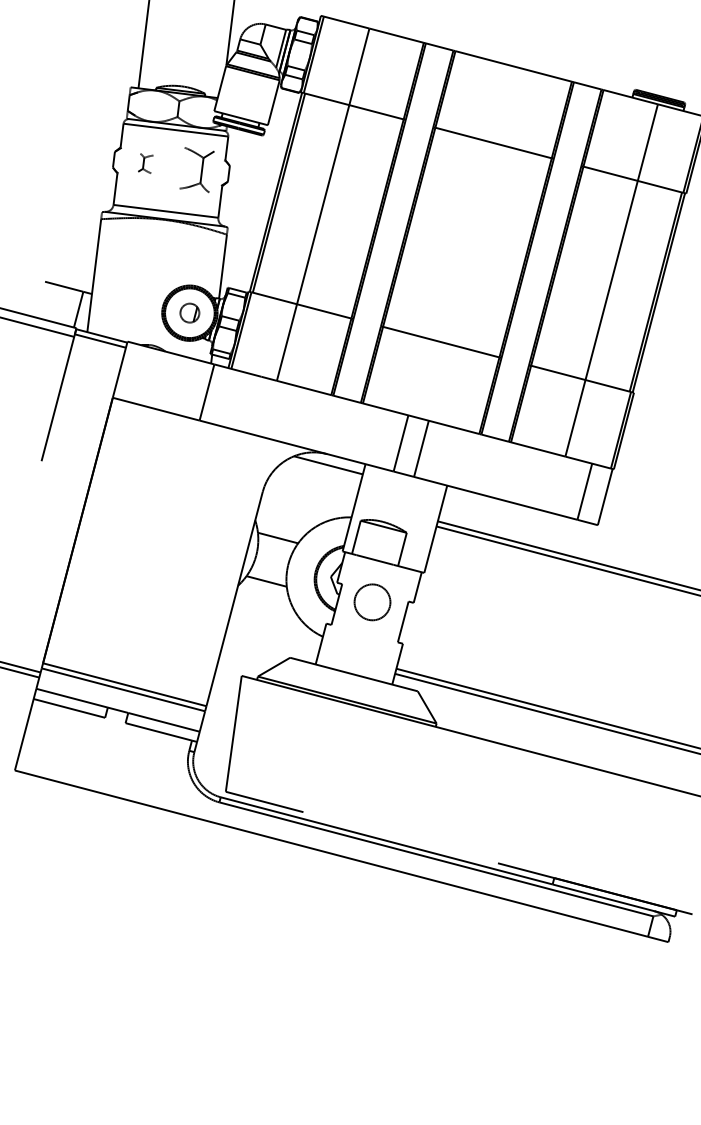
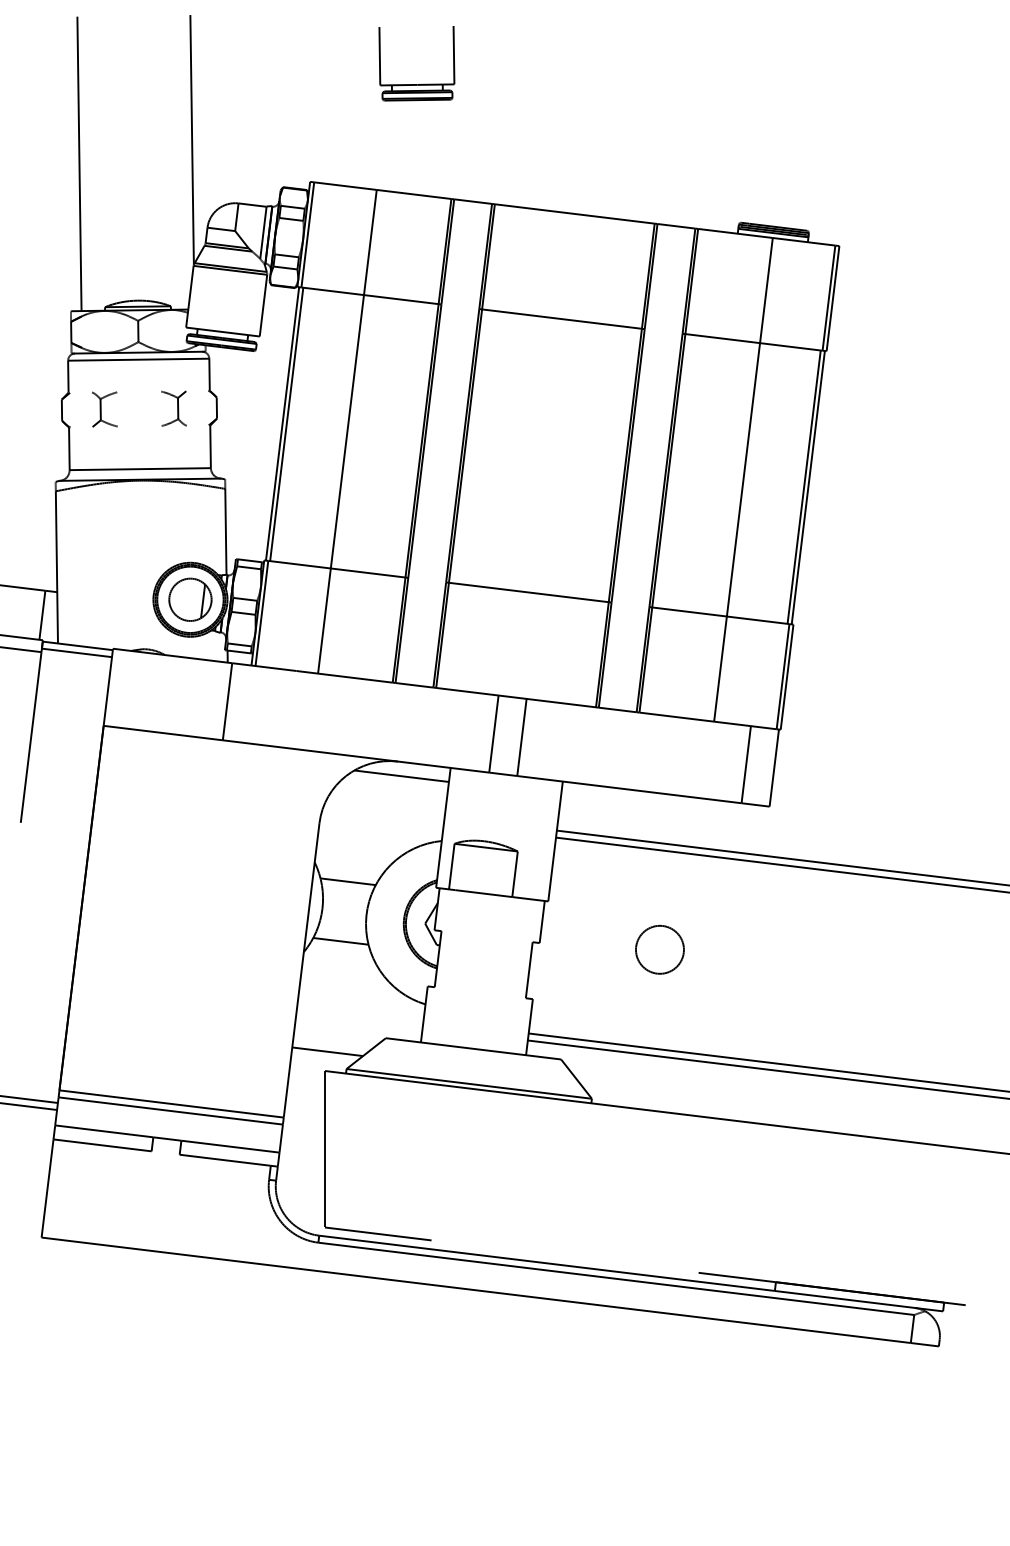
part: (145, 163) -> (104, 409), size x1.43
part: (196, 169) -> (173, 408), size x0.62
part: (189, 313) -> (190, 599), size x1.67
circle: (372, 602) -> (659, 949), moved
line: (245, 661) -> (327, 1051), added

